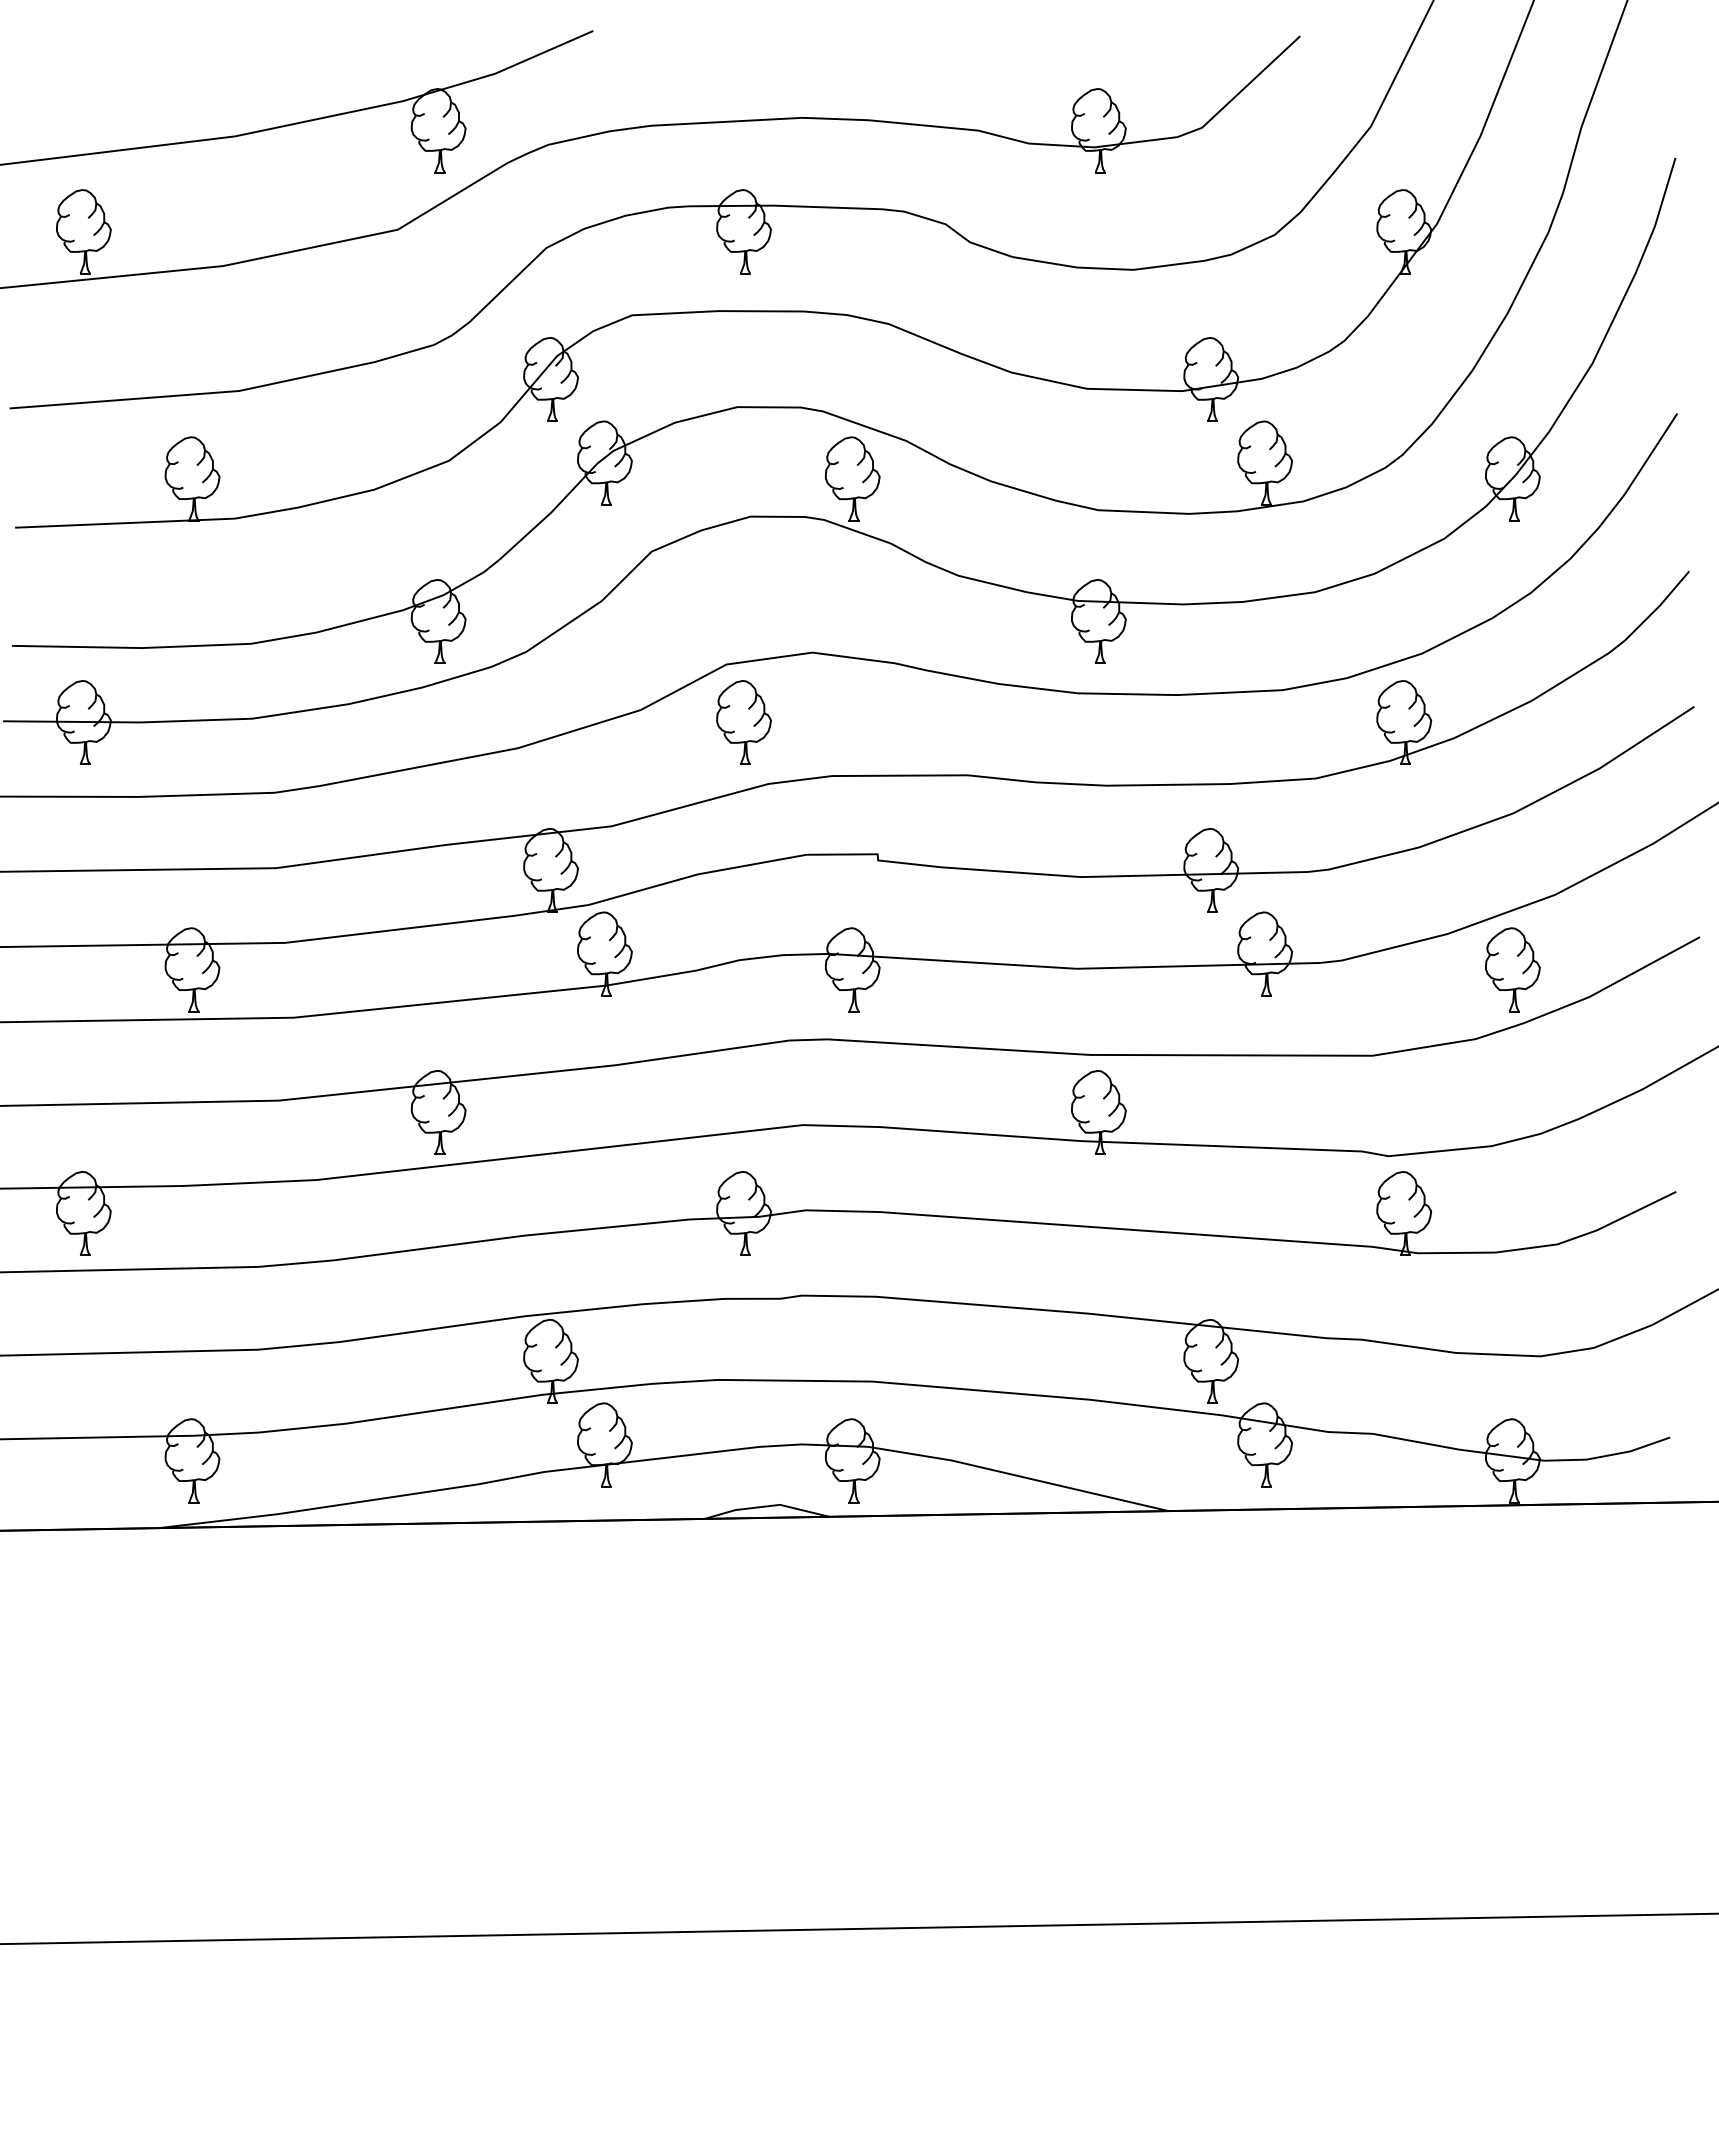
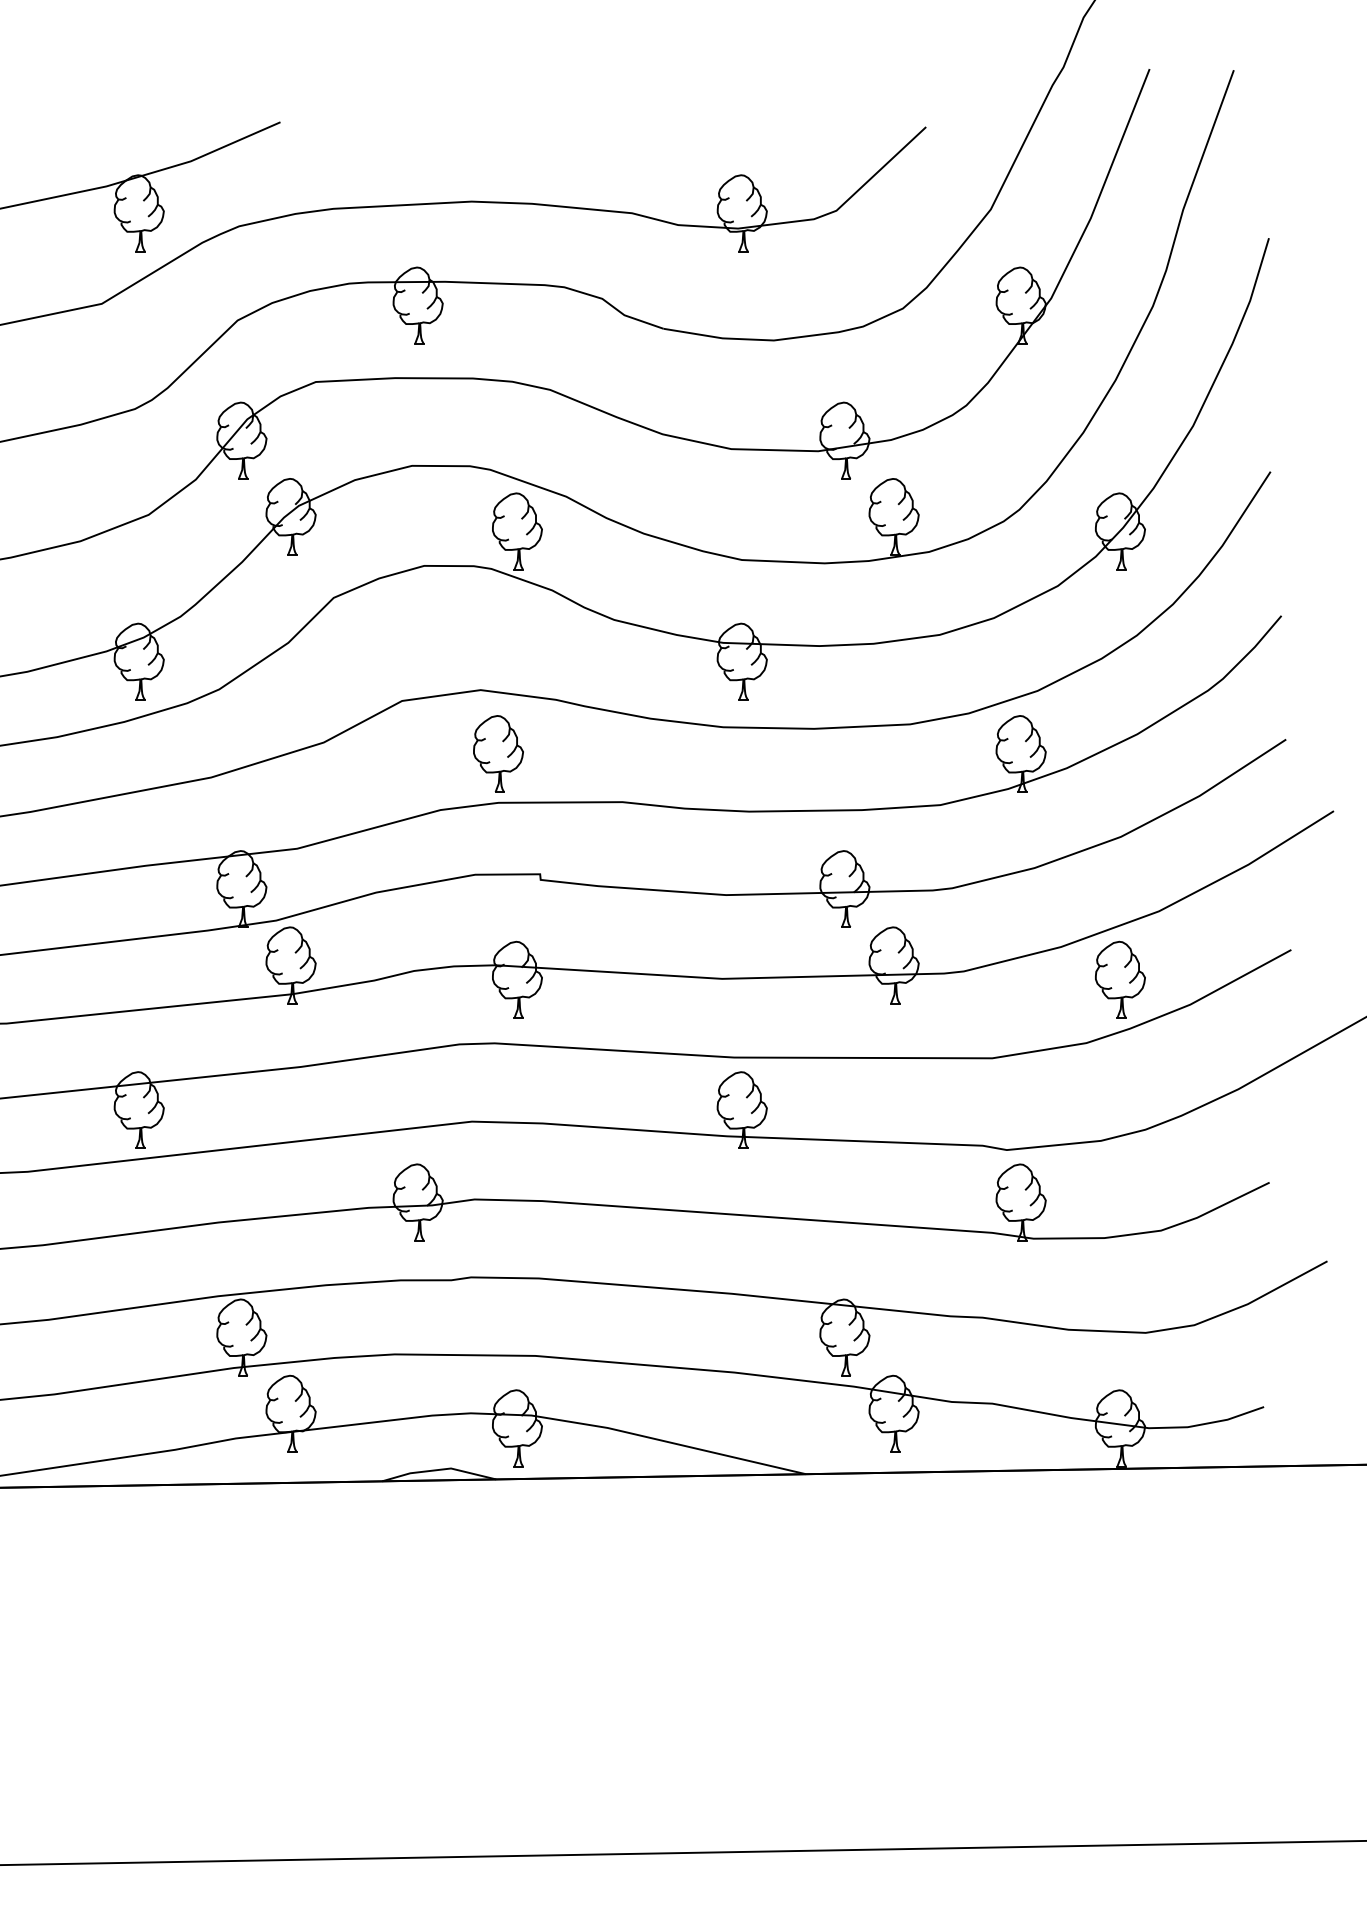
part: (743, 722) -> (498, 753), moved

